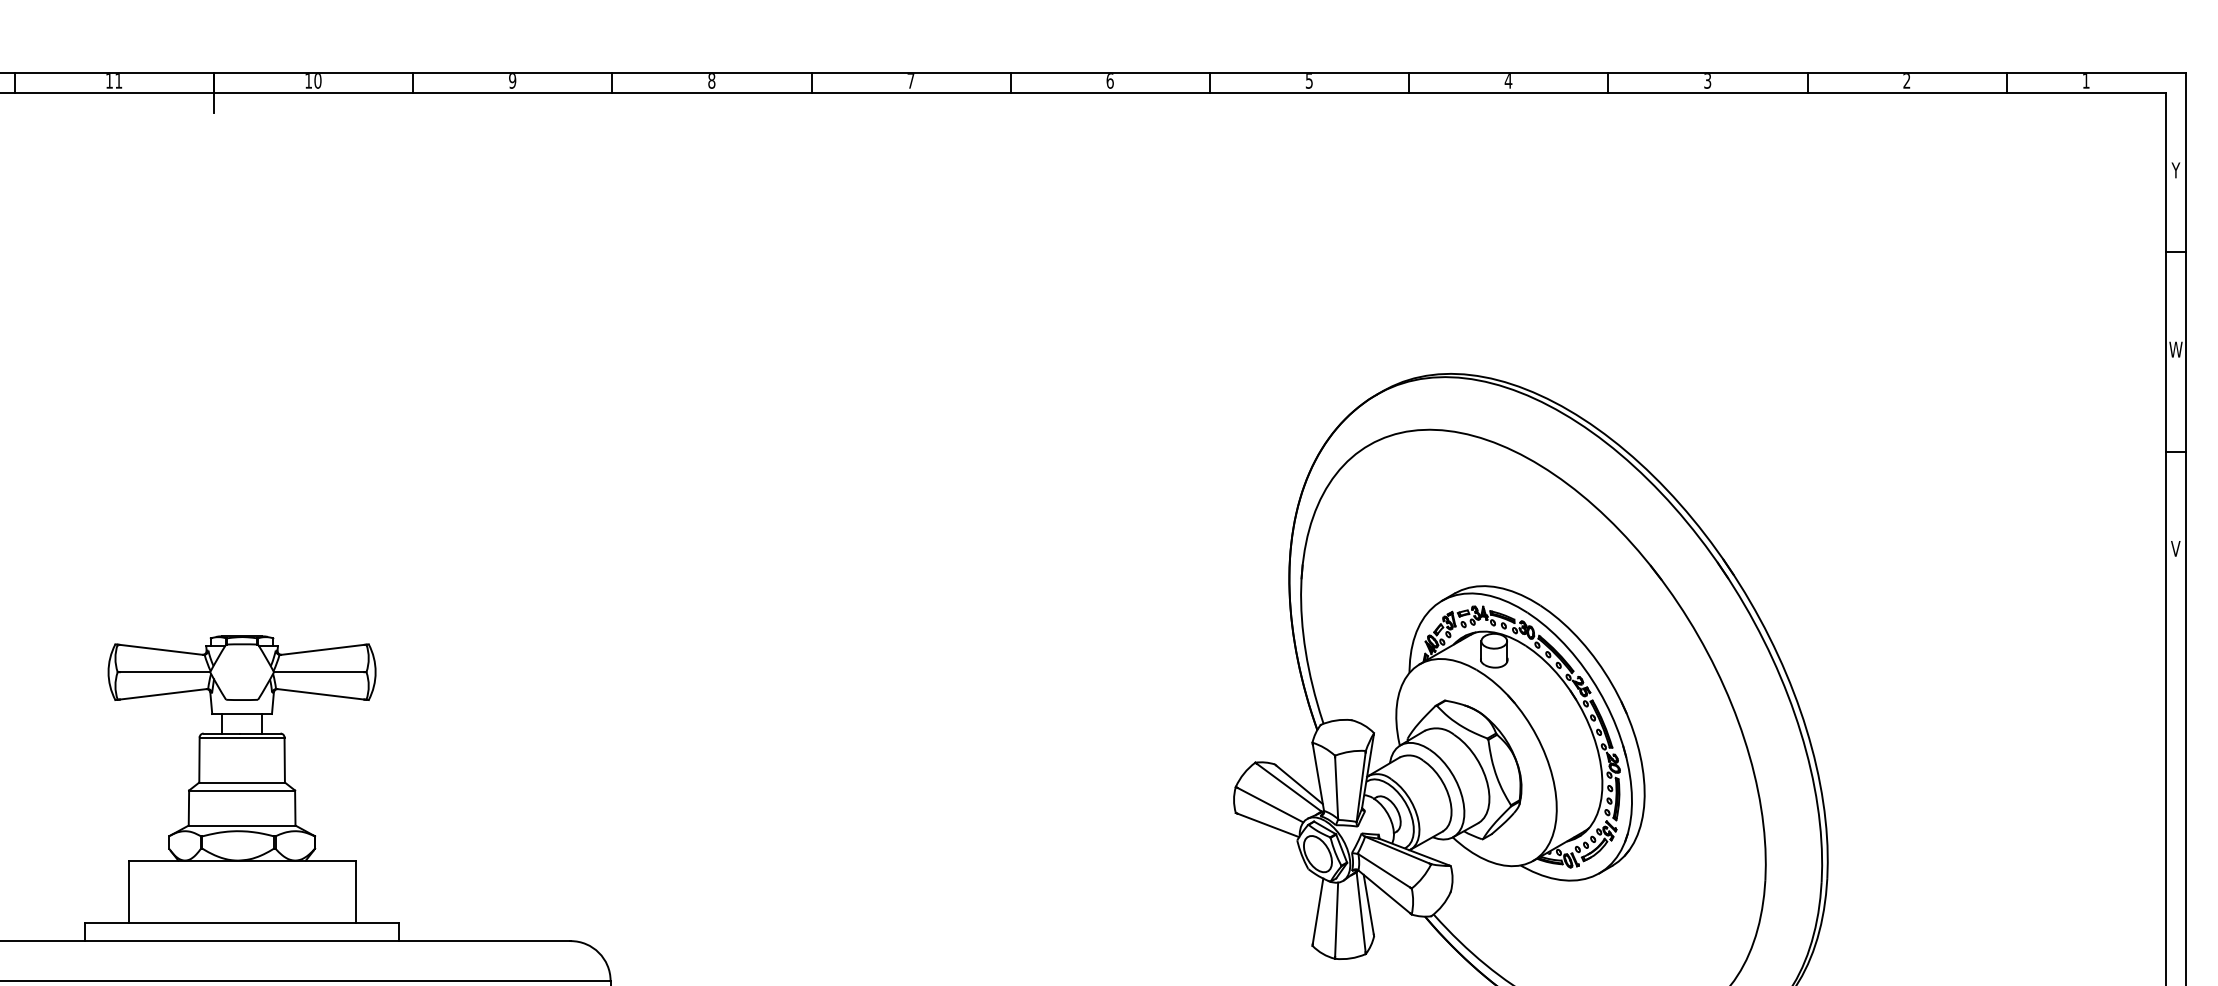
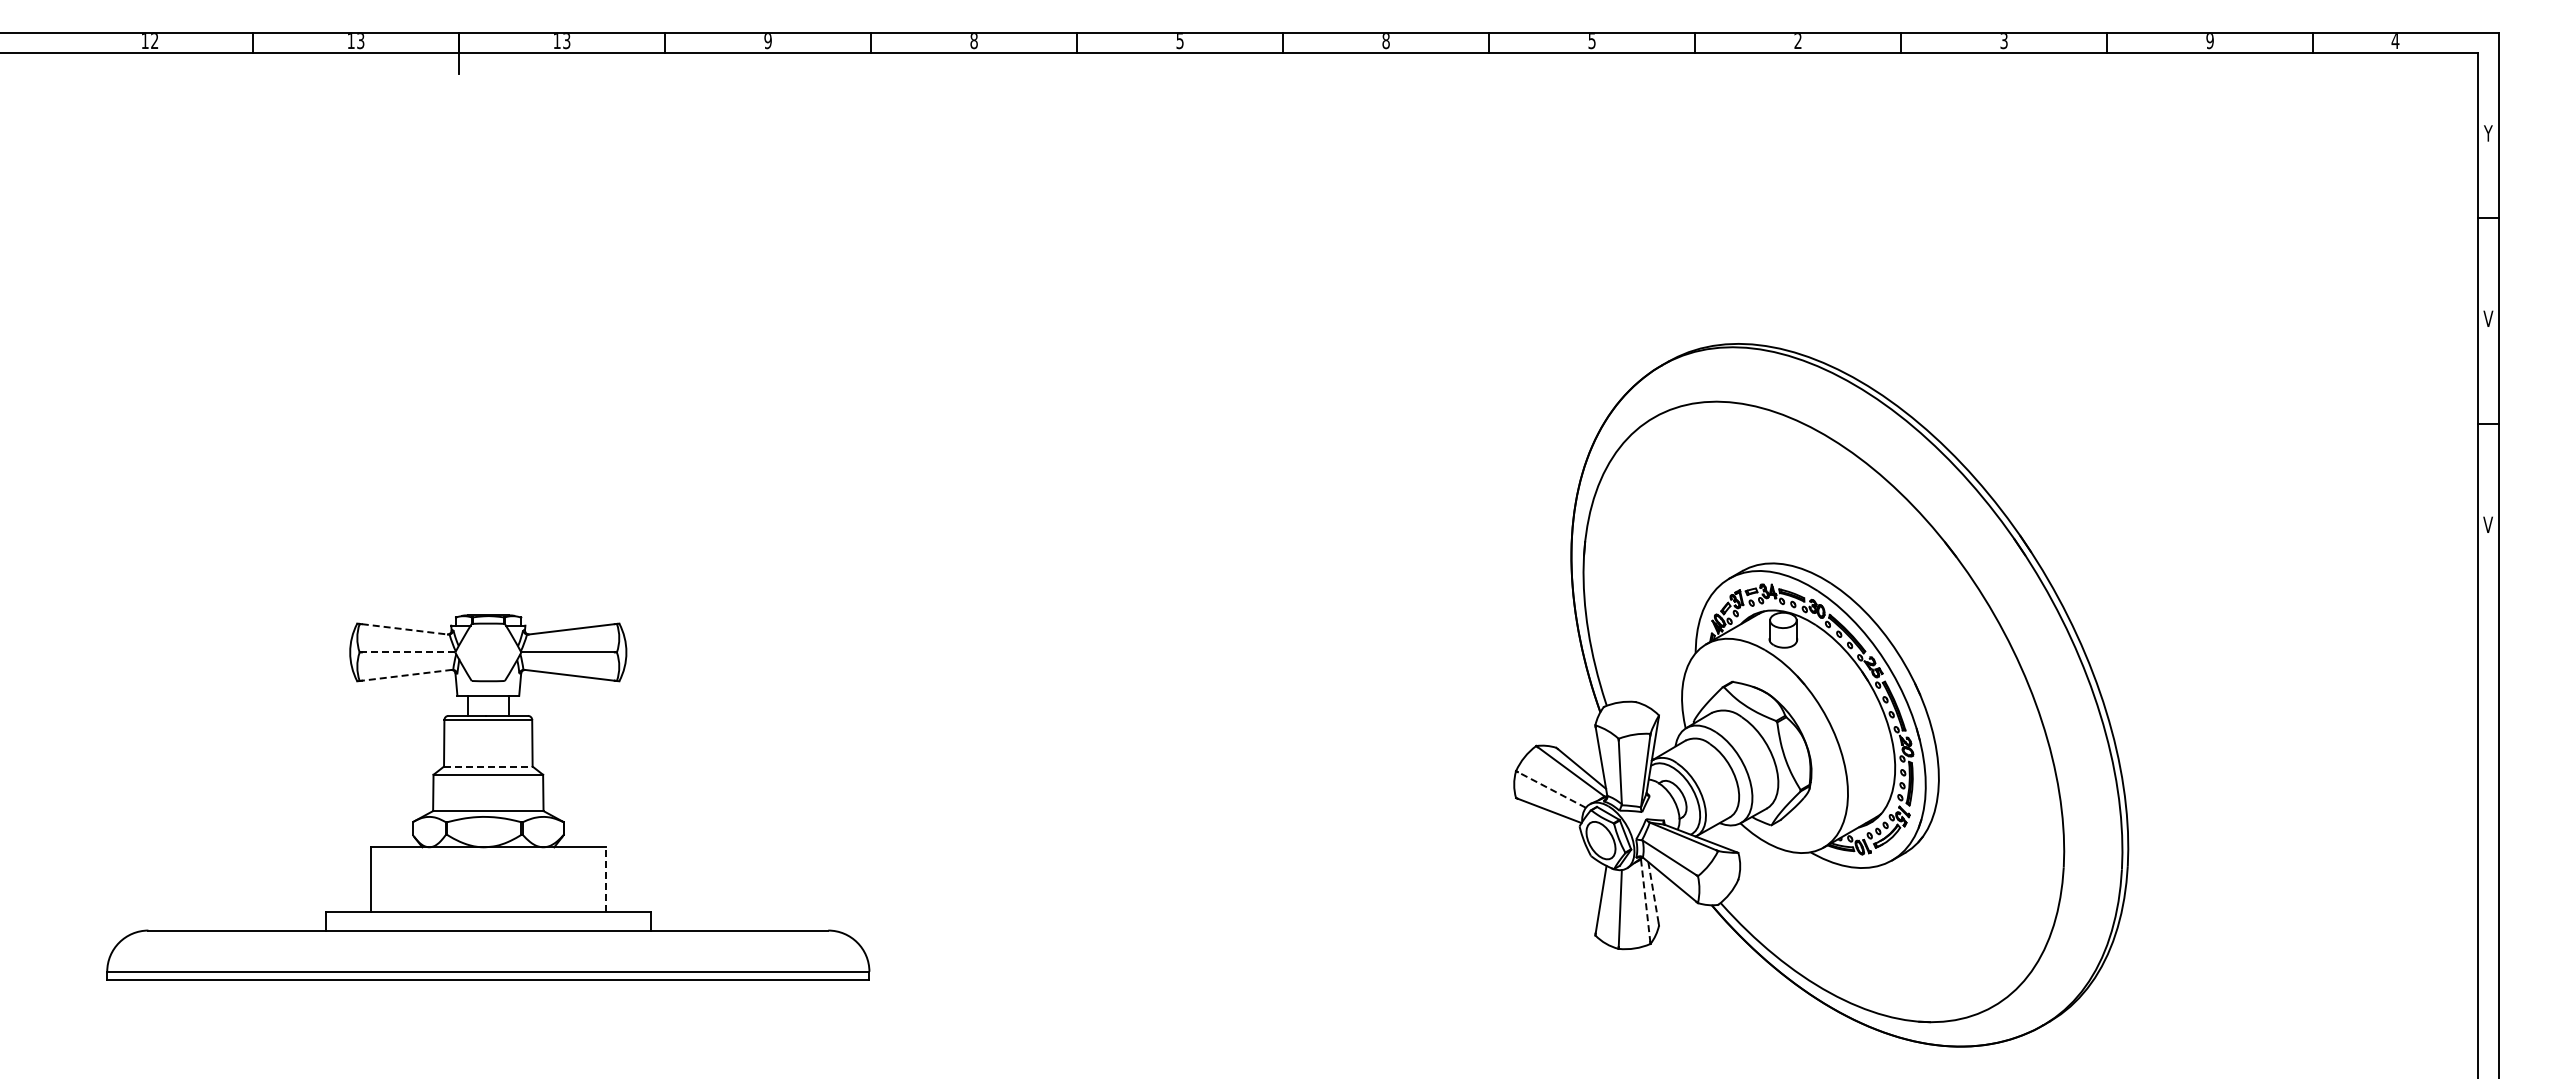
text: (118, 81) -> (360, 41), 11 -> 13
text: (317, 81) -> (566, 41), 10 -> 13
text: (910, 81) -> (1179, 41), 7 -> 5
text: (1109, 81) -> (1385, 41), 6 -> 8
text: (1508, 81) -> (1798, 41), 4 -> 2
text: (1906, 81) -> (2209, 41), 2 -> 9
text: (2086, 81) -> (2395, 41), 1 -> 4
text: (2176, 349) -> (2488, 318), W -> V
line: (162, 650) -> (405, 629), solid -> dashed
line: (164, 672) -> (408, 652), solid -> dashed
line: (163, 694) -> (407, 675), solid -> dashed
line: (242, 782) -> (488, 766), solid -> dashed
line: (1270, 804) -> (1551, 789), solid -> dashed
line: (355, 891) -> (605, 879), solid -> dashed
line: (1368, 905) -> (1653, 893), solid -> dashed
line: (1360, 912) -> (1645, 900), solid -> dashed

